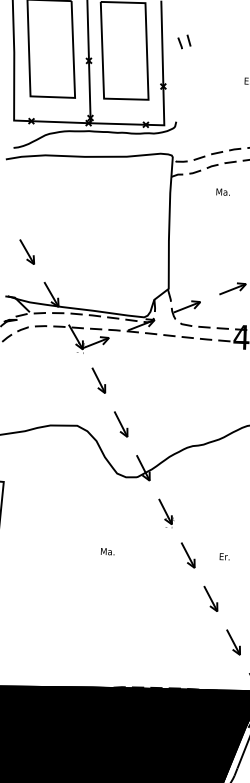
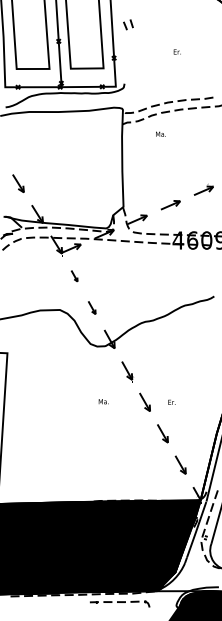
part: (98, 379) -> (74, 275), size x0.6
part: (120, 423) -> (91, 307), size x0.7
text: (107, 551) -> (103, 401), moved

